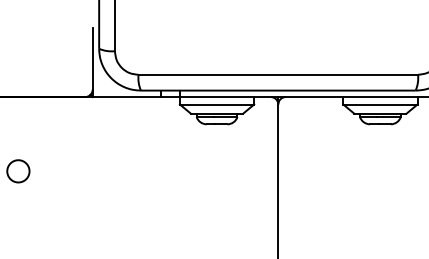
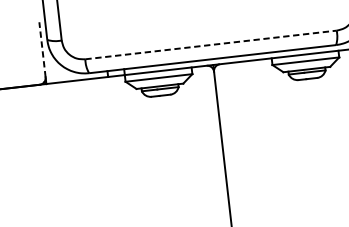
line: (92, 59) -> (42, 50), solid -> dashed
line: (278, 74) -> (211, 44), solid -> dashed

